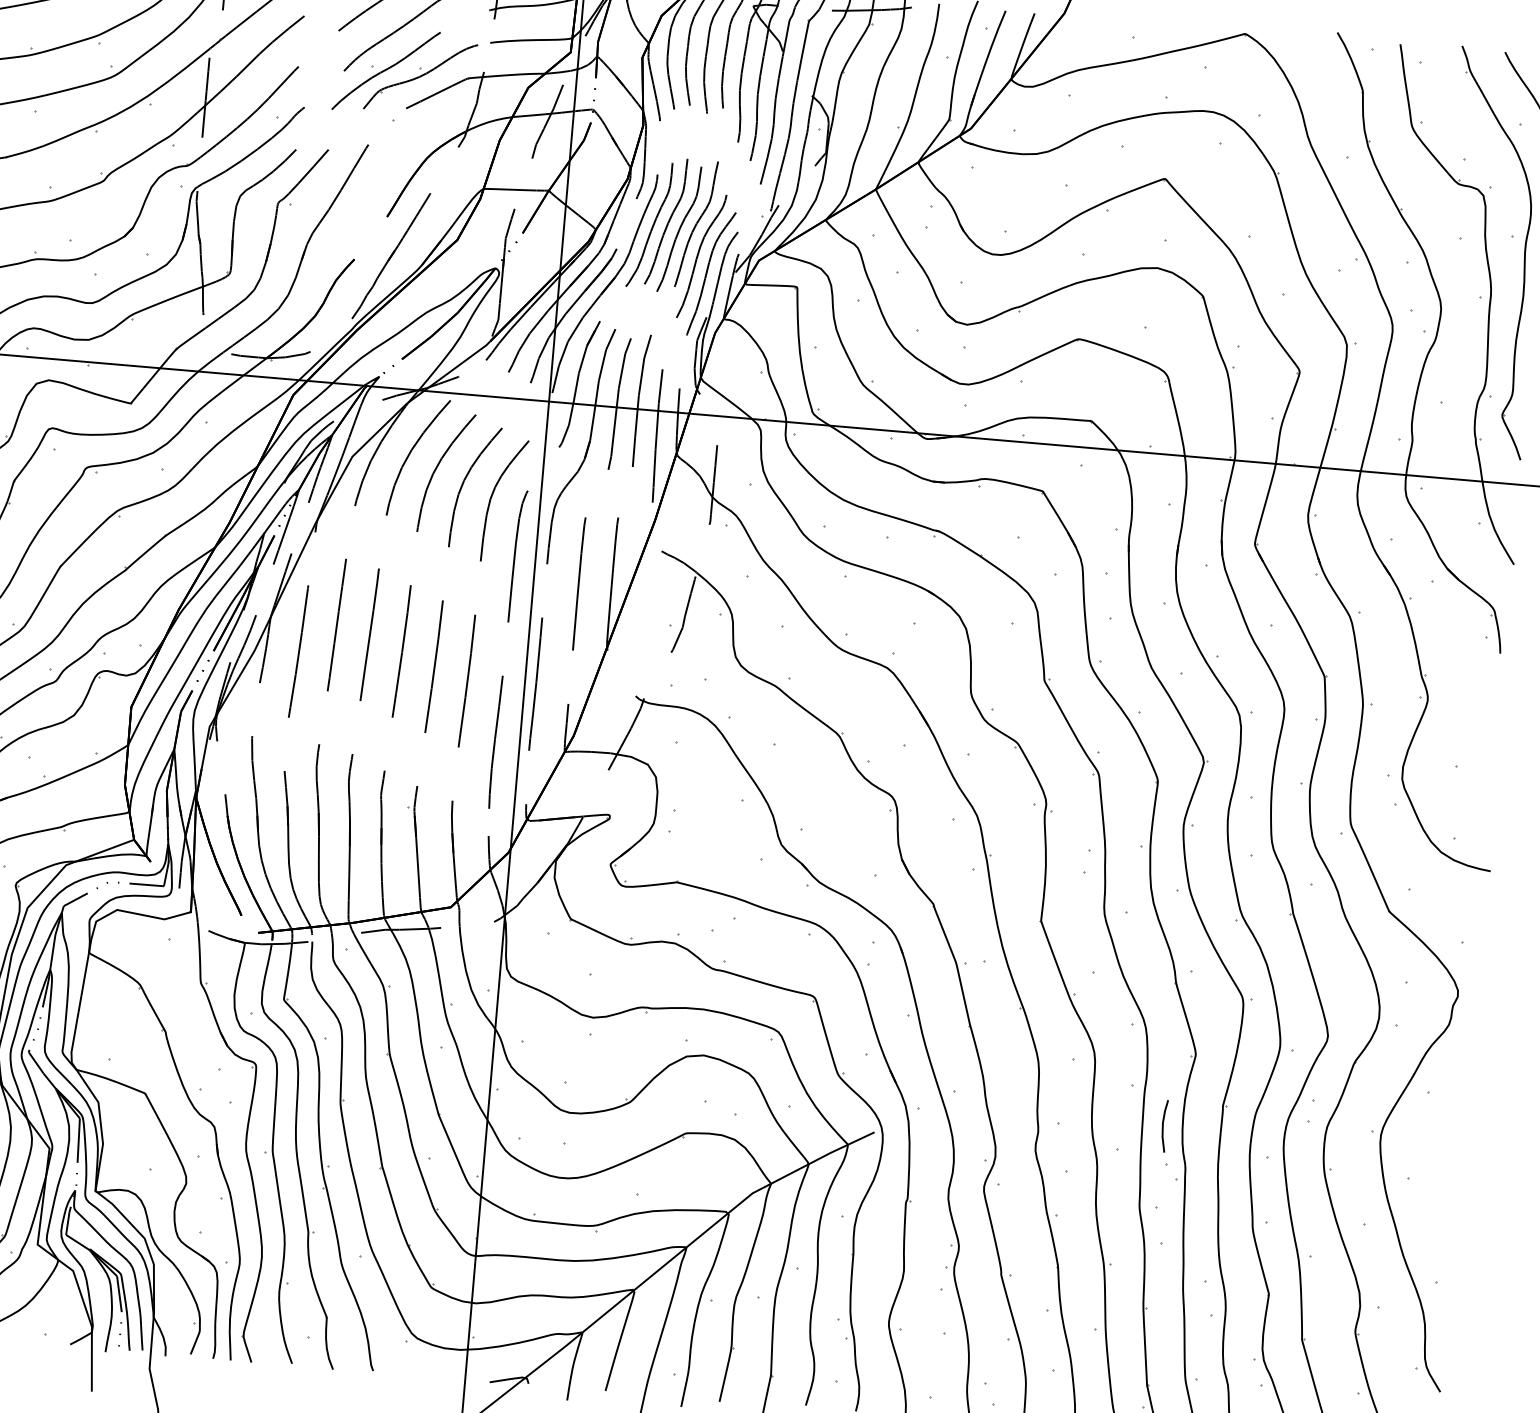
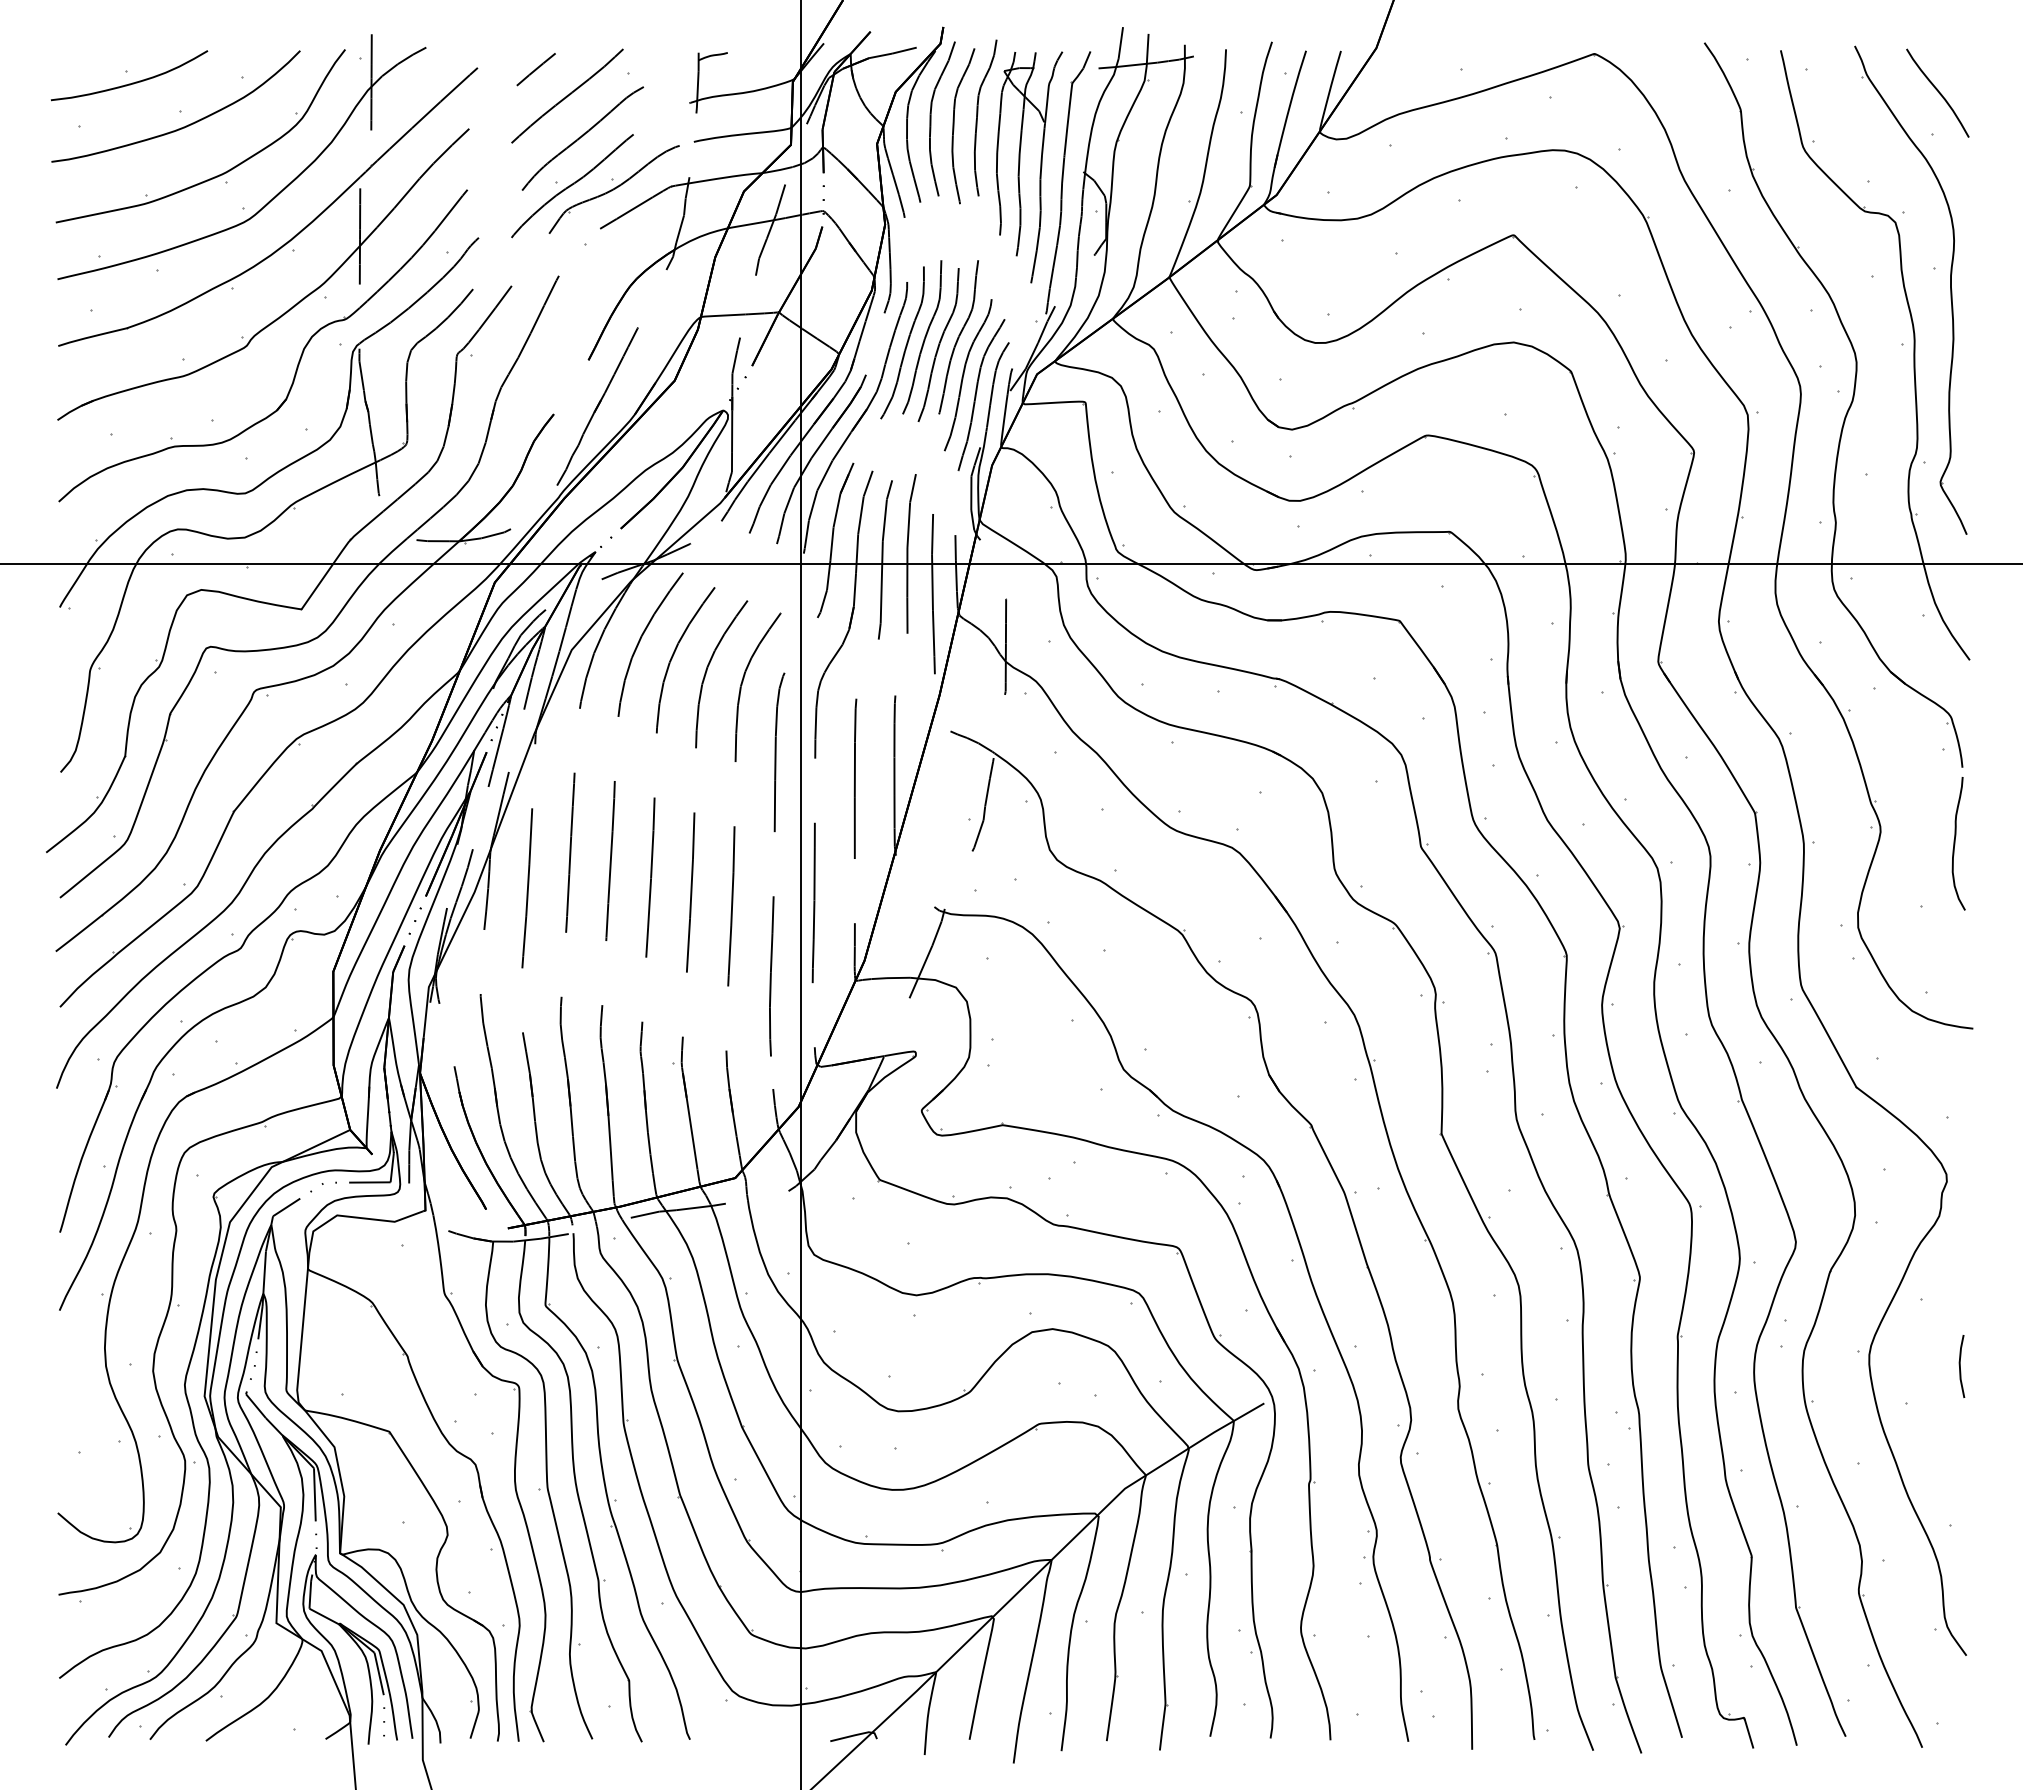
curve: (1489, 716) -> (1955, 843), added
line: (1163, 1126) -> (1960, 1366), moved

